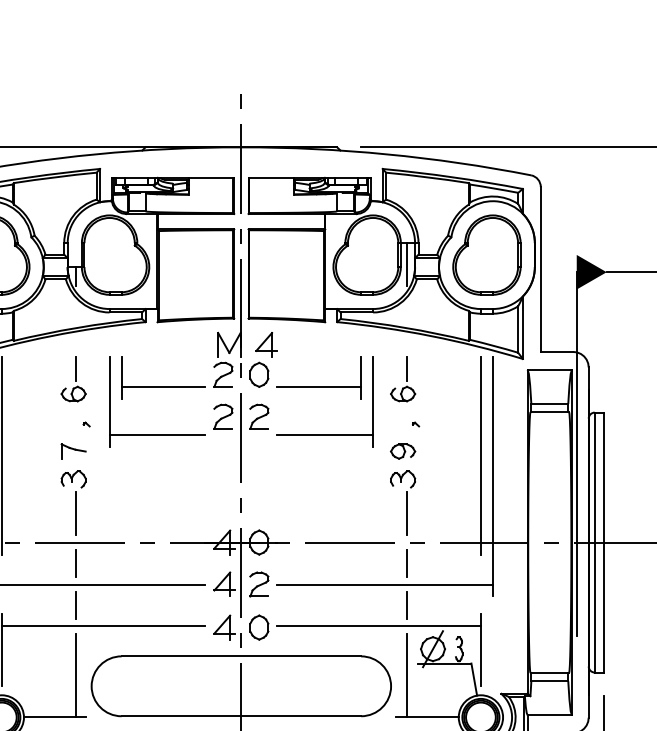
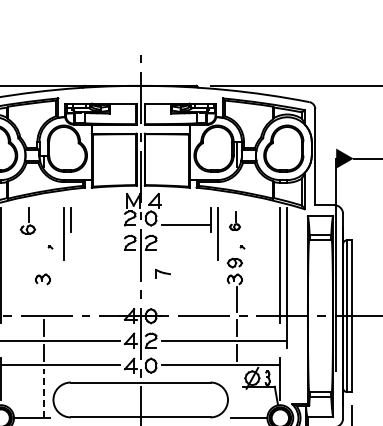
part: (72, 378) -> (27, 220), moved
part: (402, 378) -> (234, 220), size x0.7
line: (162, 386) -> (94, 225), removed
line: (156, 434) -> (91, 253), removed
line: (325, 434) -> (189, 253), removed
part: (72, 450) -> (162, 273), moved
line: (76, 513) -> (44, 299), removed
line: (76, 675) -> (44, 393), solid -> dashed
line: (407, 675) -> (237, 393), removed

